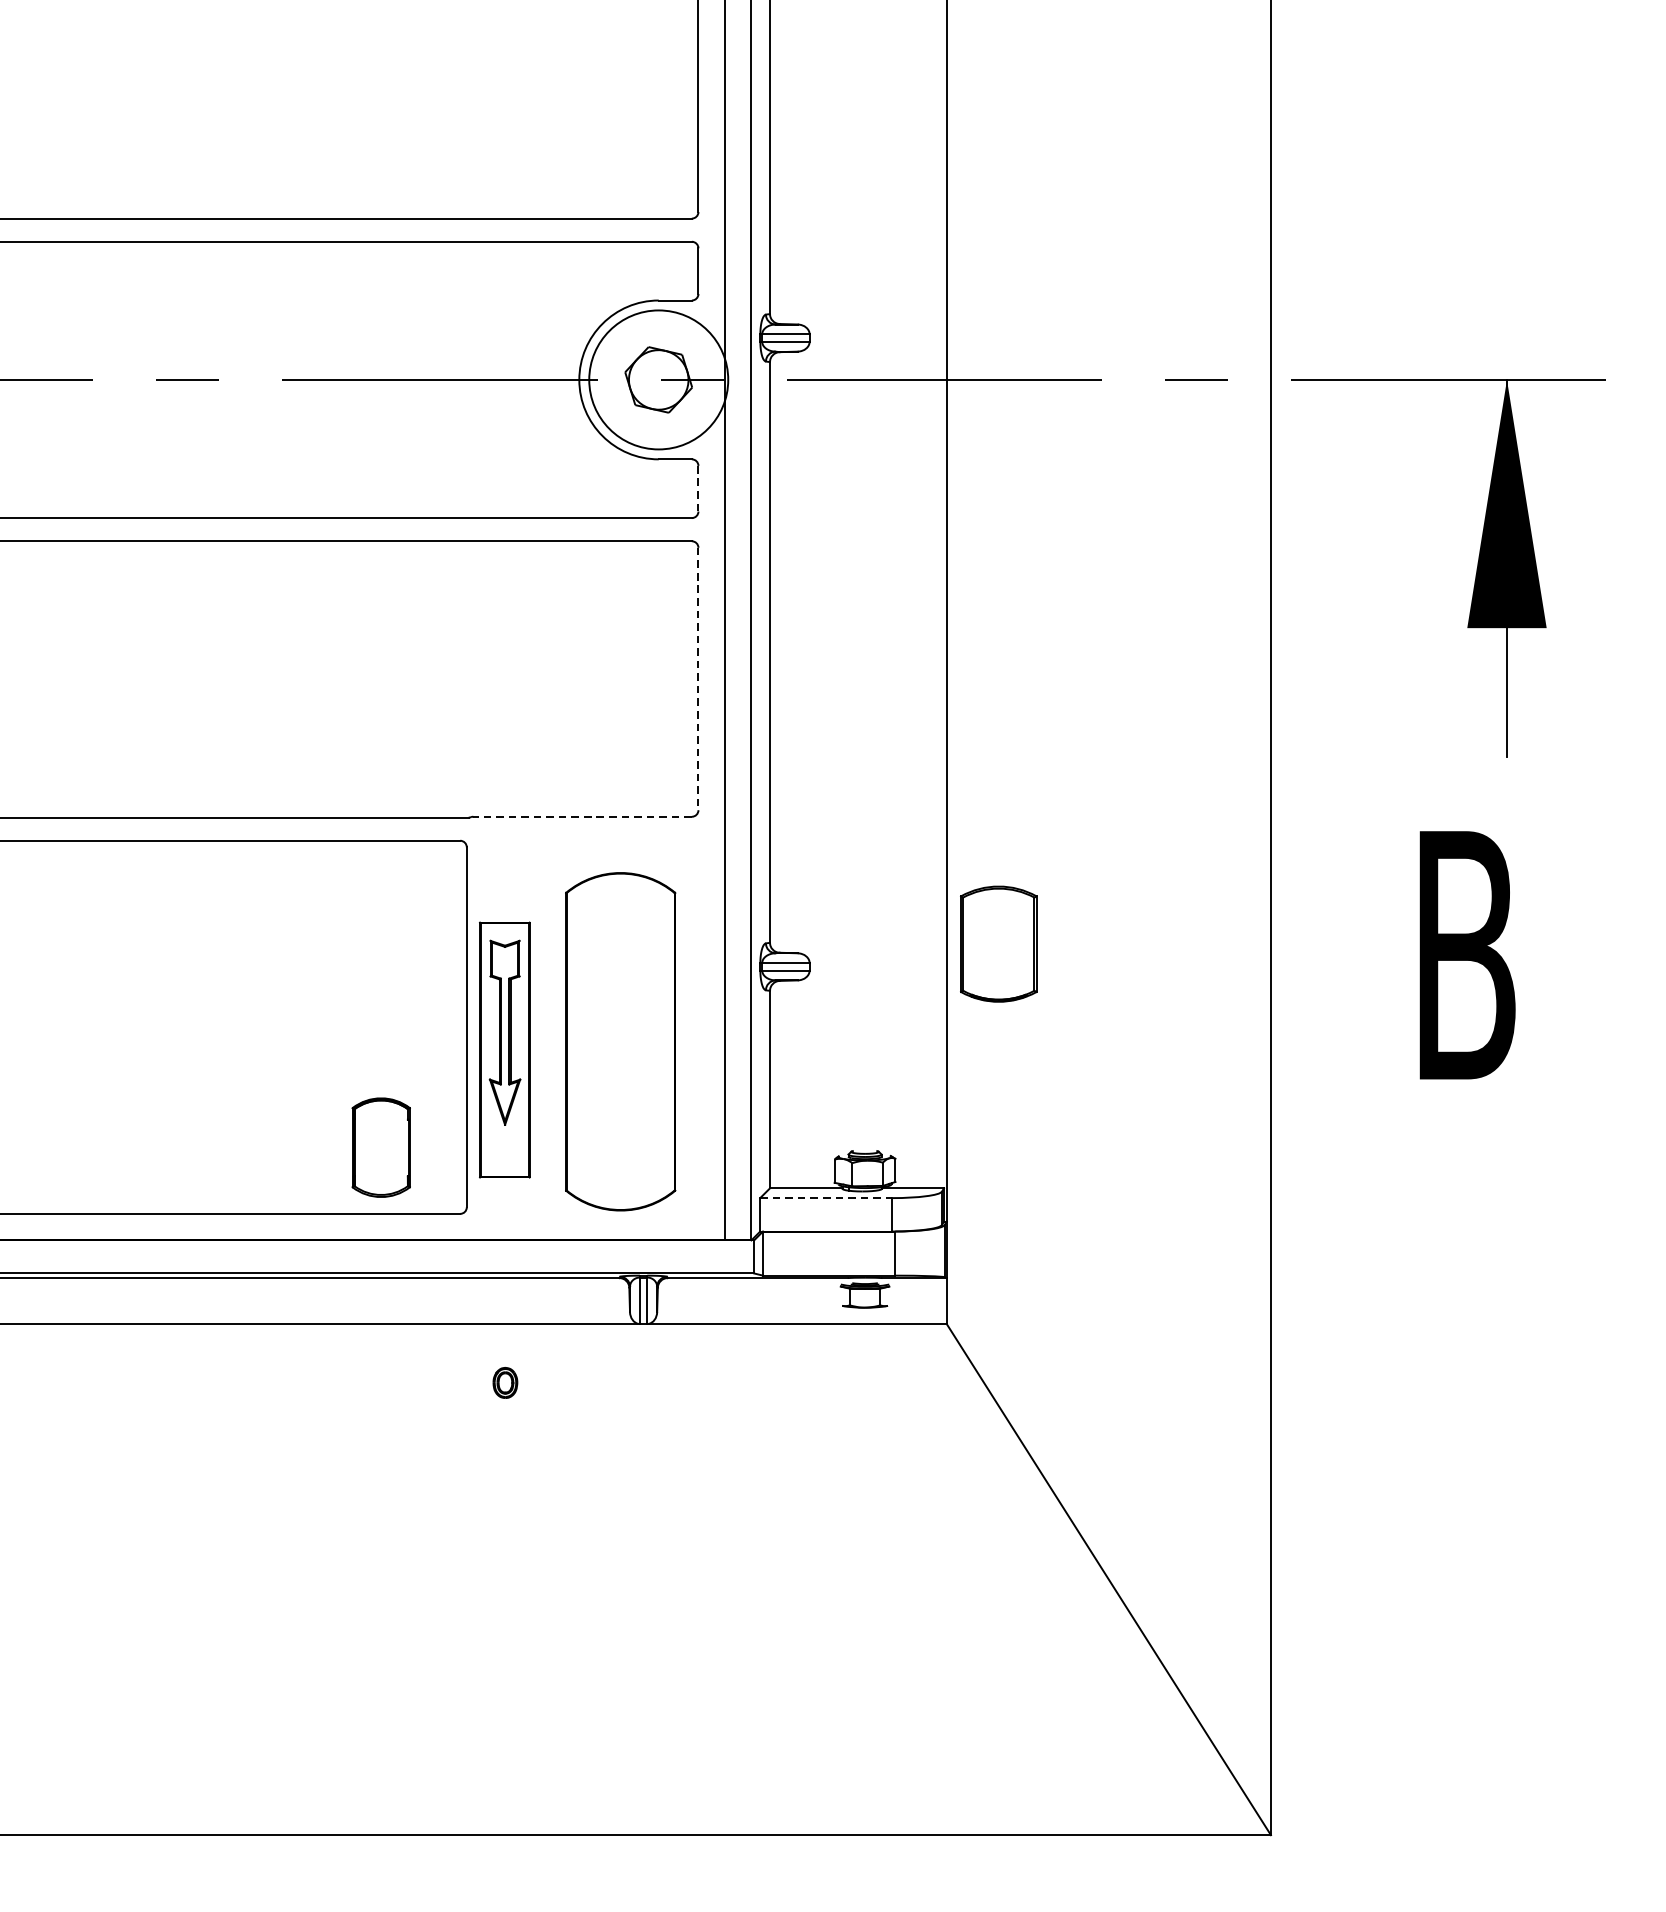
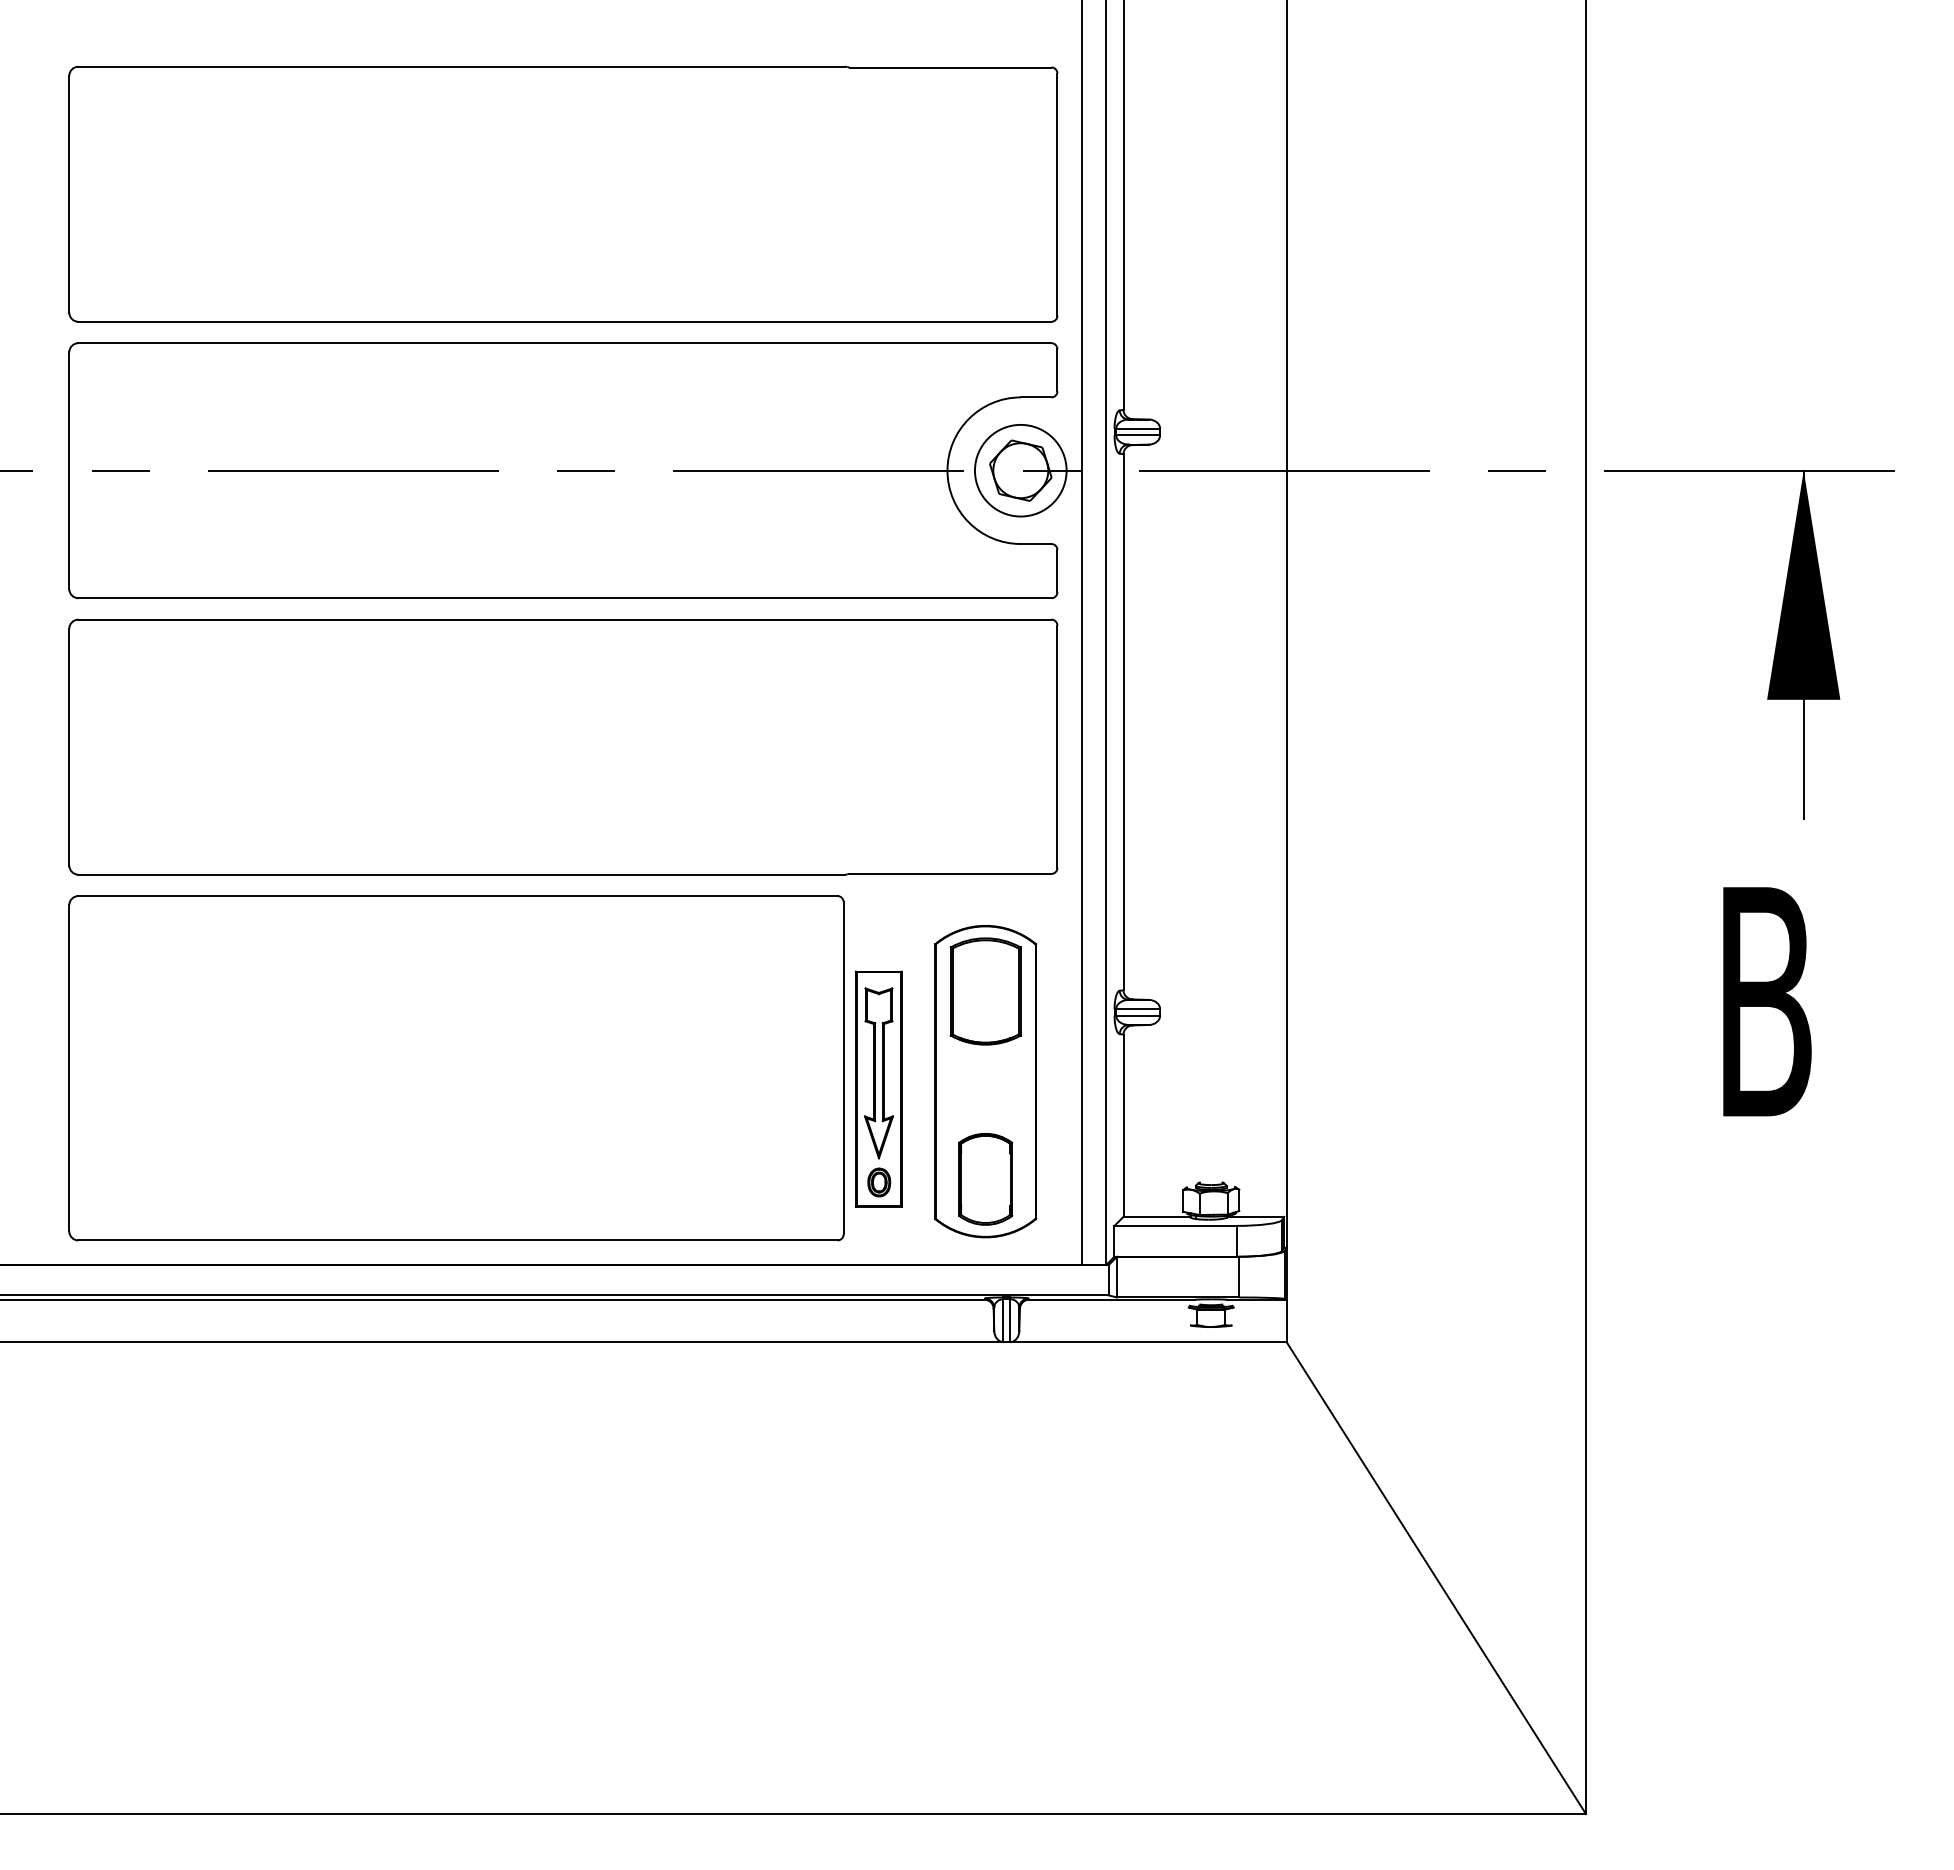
circle: (658, 379) -> (1020, 470), size x0.71
line: (698, 489) -> (1057, 571), dashed -> solid
line: (698, 679) -> (1057, 747), dashed -> solid
line: (582, 816) -> (950, 873), dashed -> solid
part: (998, 944) -> (985, 991), moved
part: (381, 1147) -> (985, 1179), moved
line: (827, 1197) -> (1176, 1225), dashed -> solid
part: (505, 1382) -> (879, 1182), moved

